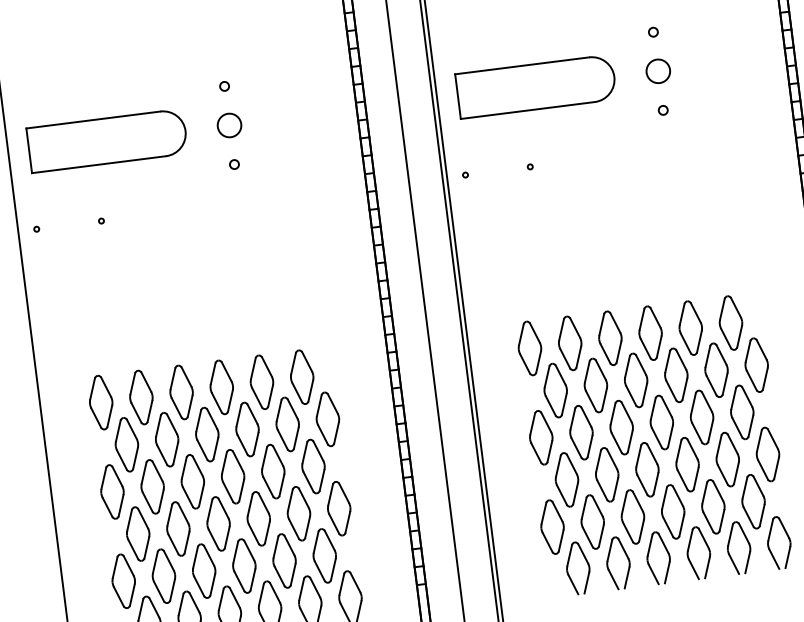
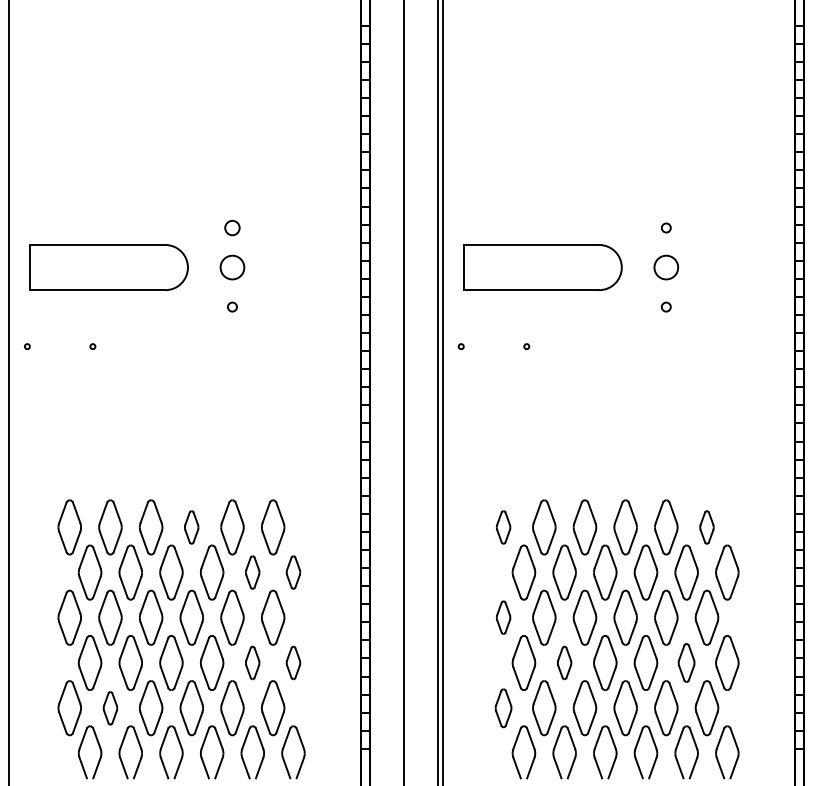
circle: (224, 85) -> (232, 227), size x1.6
part: (730, 323) -> (706, 527), size x0.6
part: (529, 348) -> (503, 527), size x0.6
part: (221, 387) -> (191, 527), size x0.6
part: (327, 419) -> (293, 572), size x0.6
part: (287, 424) -> (252, 572), size x0.6
part: (541, 437) -> (503, 617), size x0.6
part: (727, 459) -> (686, 662), size x0.7
part: (607, 474) -> (564, 662), size x0.6
part: (339, 508) -> (293, 662), size x0.6
part: (298, 513) -> (252, 662), size x0.6
part: (552, 527) -> (503, 708), size x0.7
part: (164, 576) -> (110, 708), size x0.6

